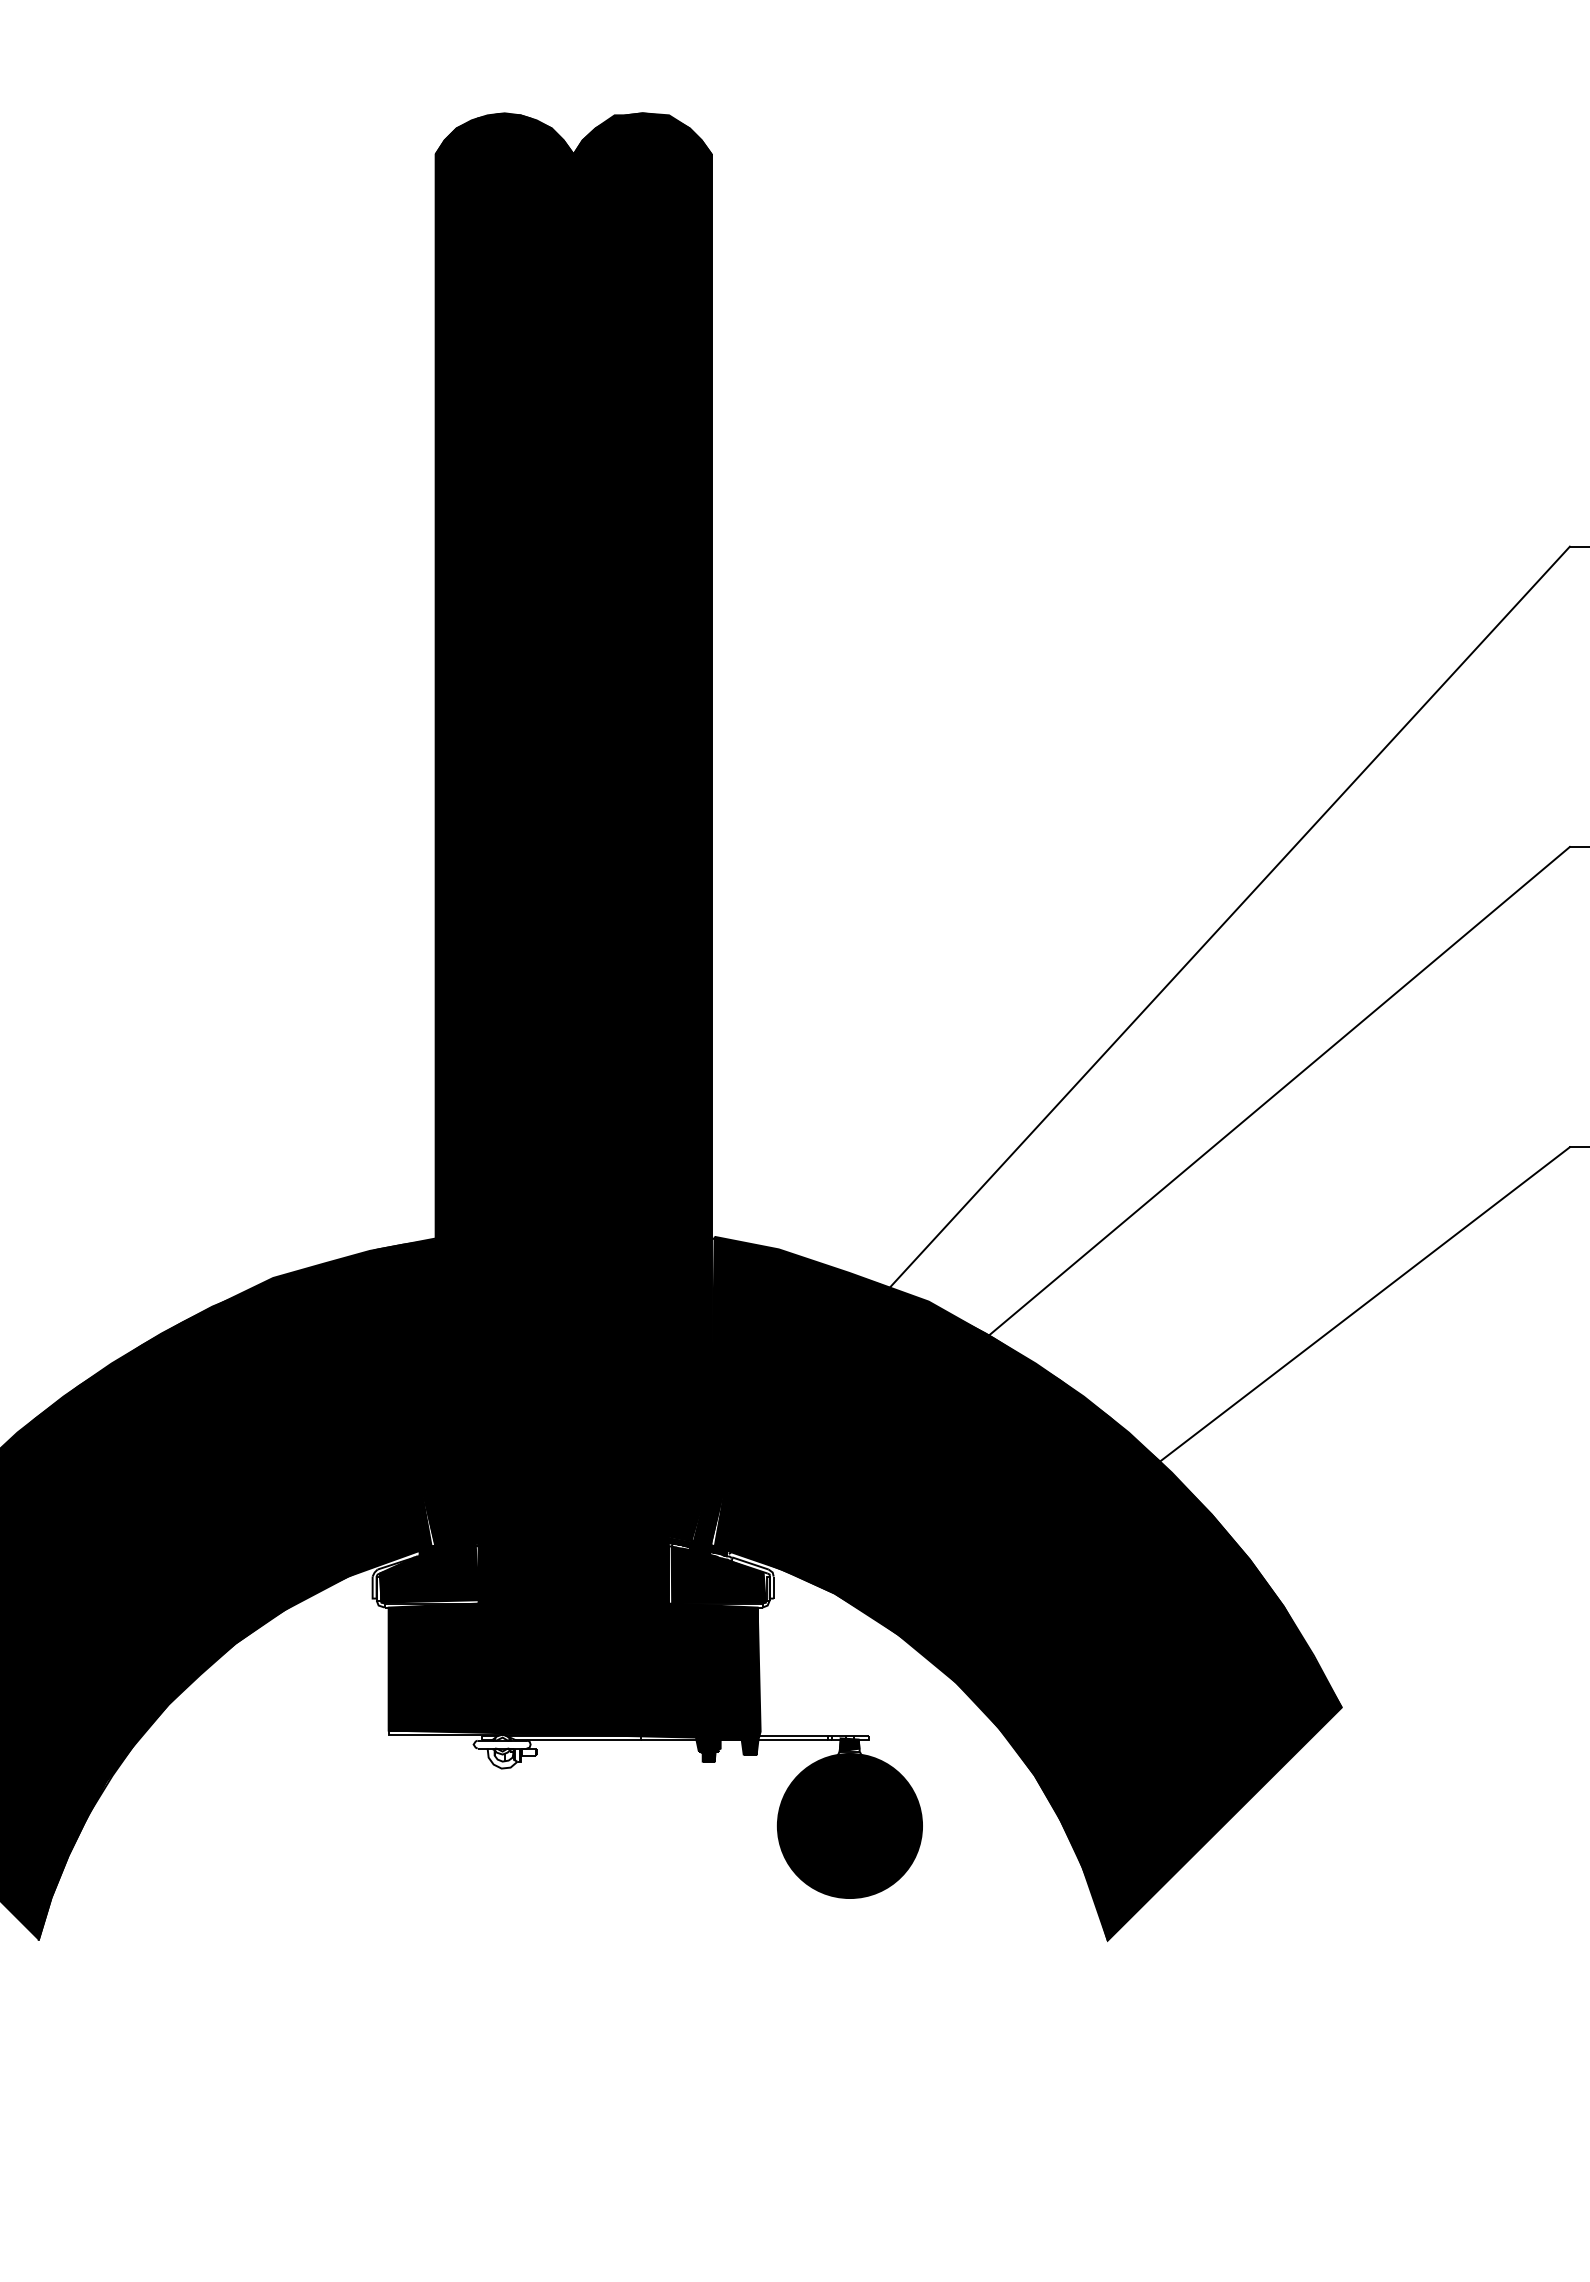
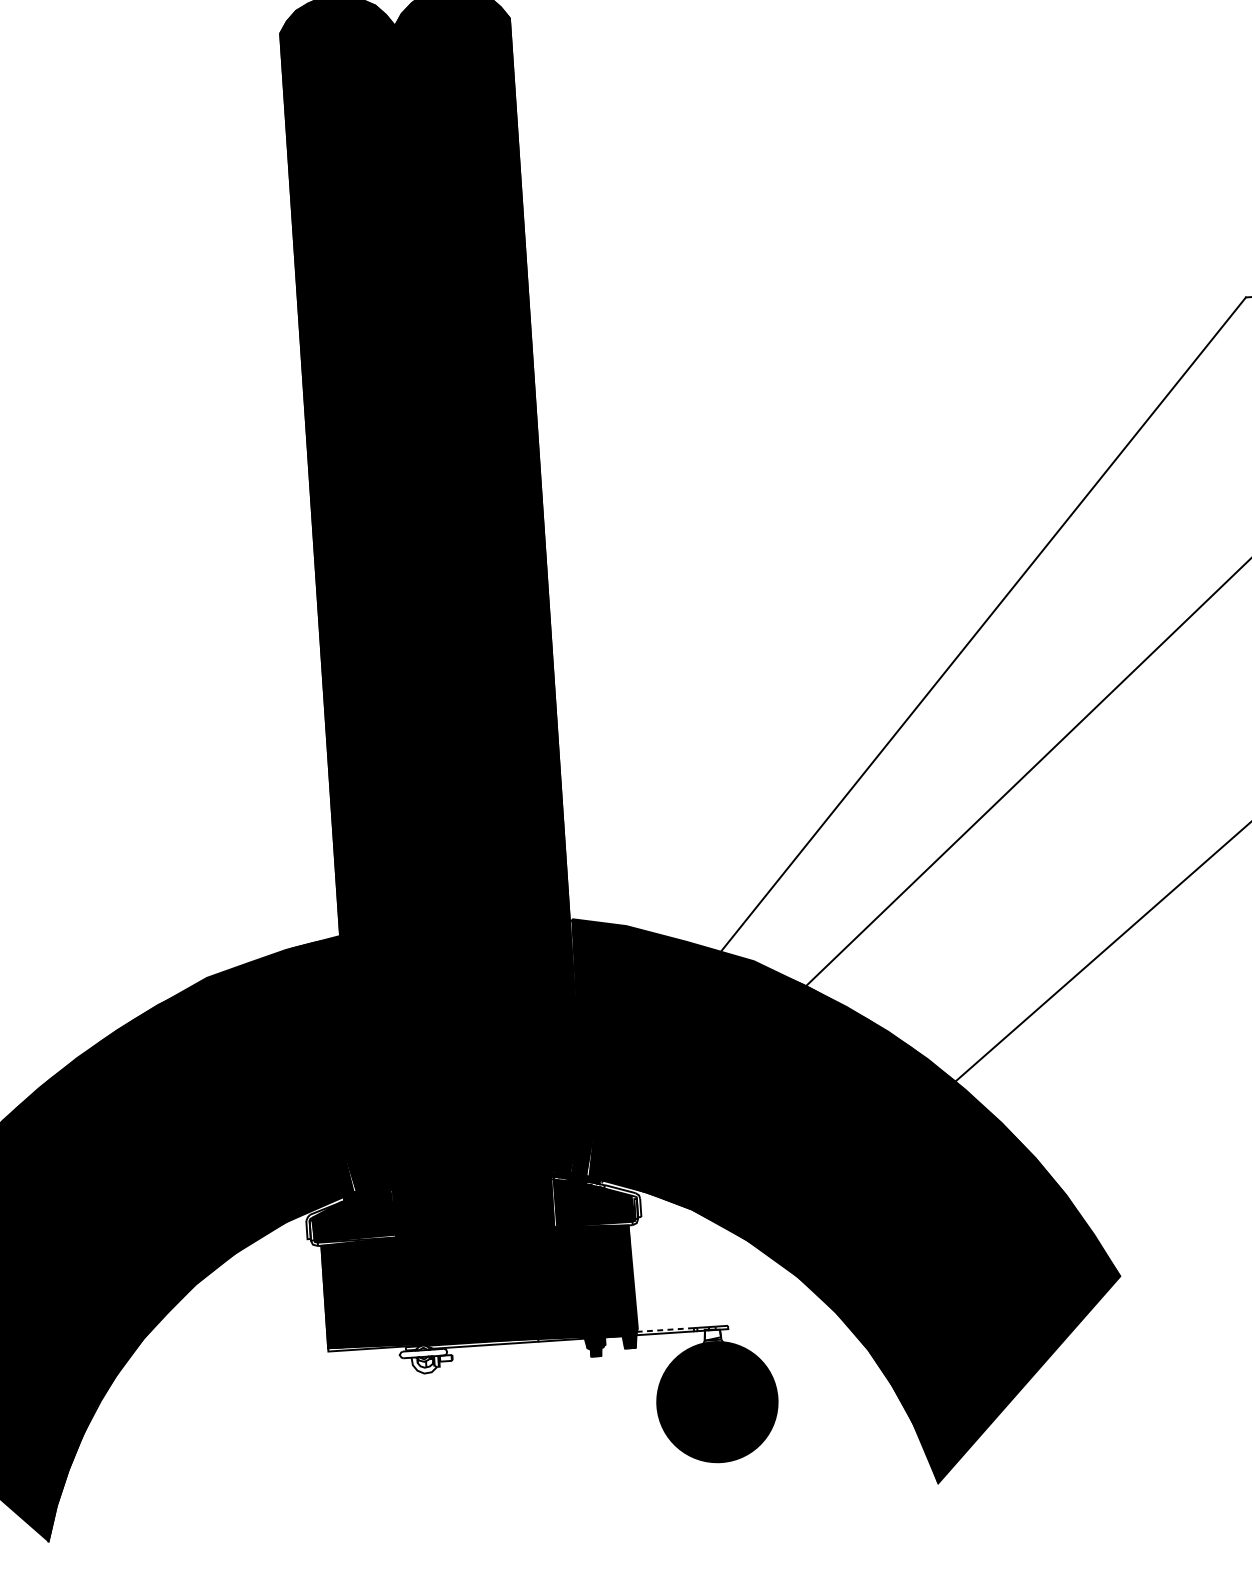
line: (792, 1735) -> (664, 1329), solid -> dashed
fill: (849, 1744) -> (712, 1334), removed

